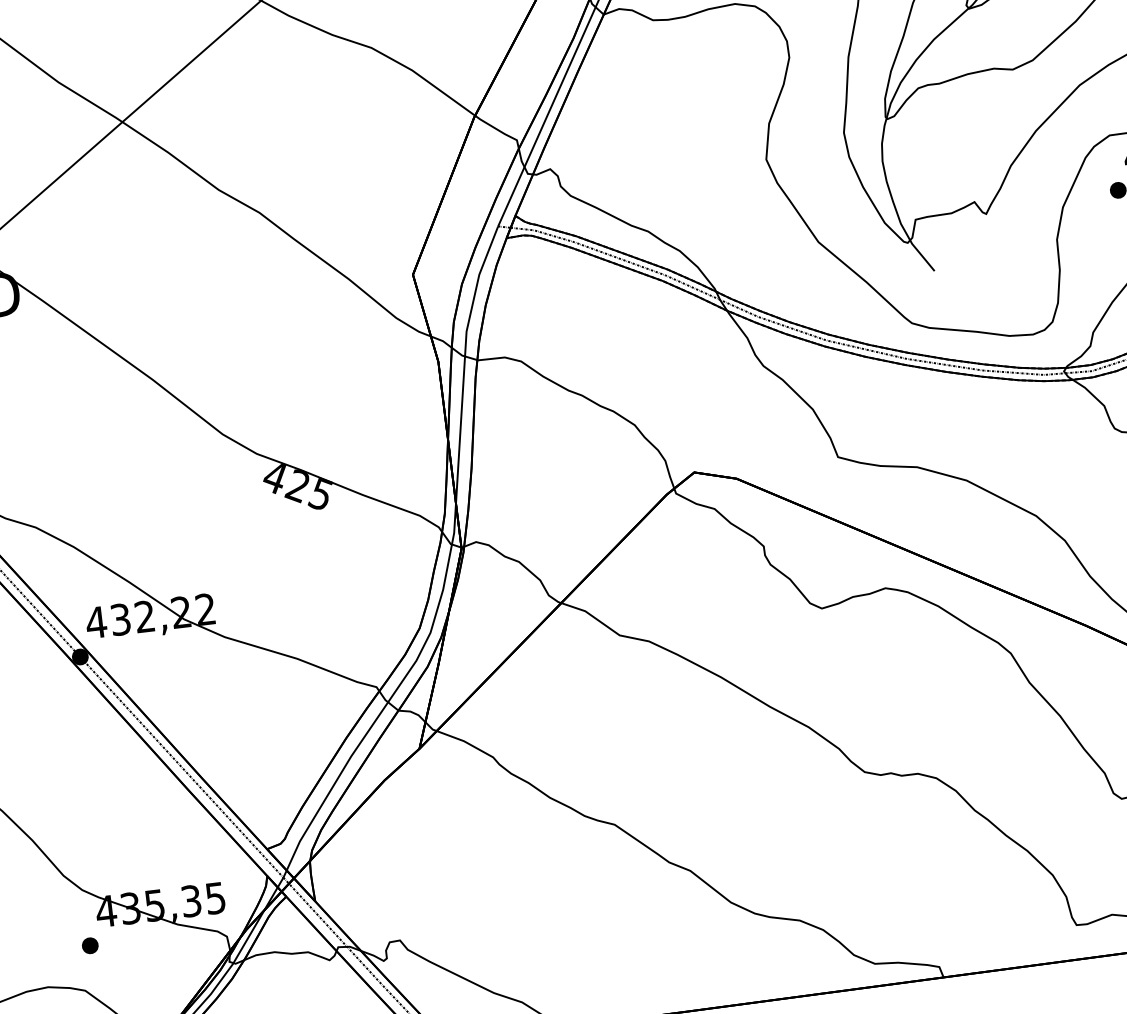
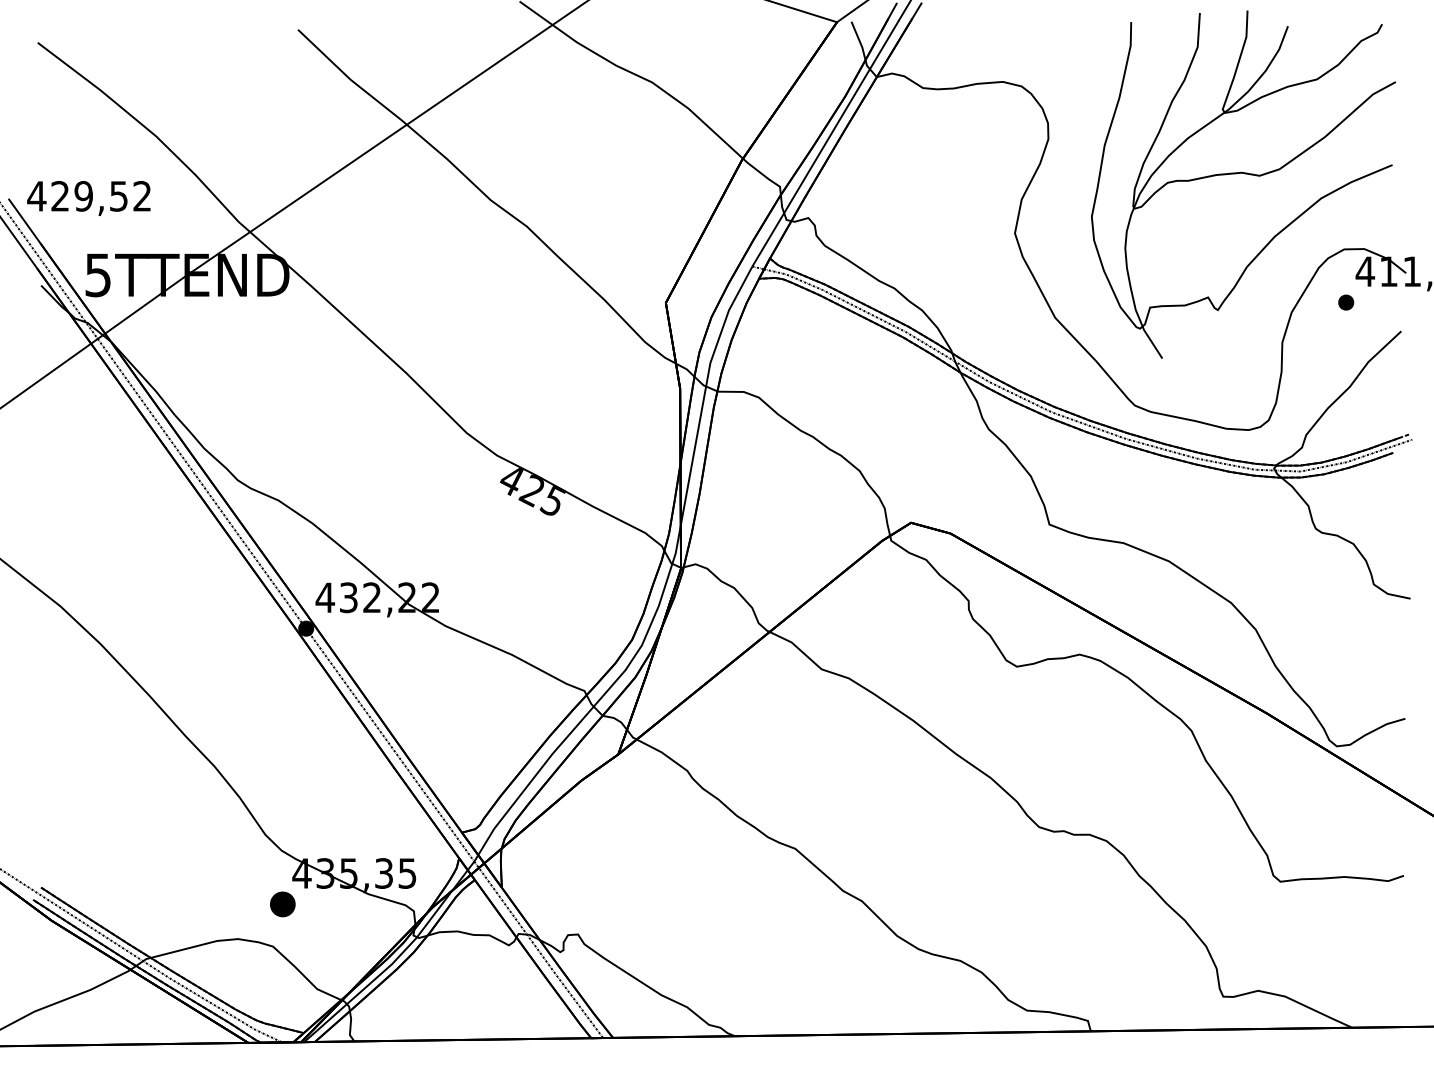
part: (89, 945) -> (282, 904), size x1.6

